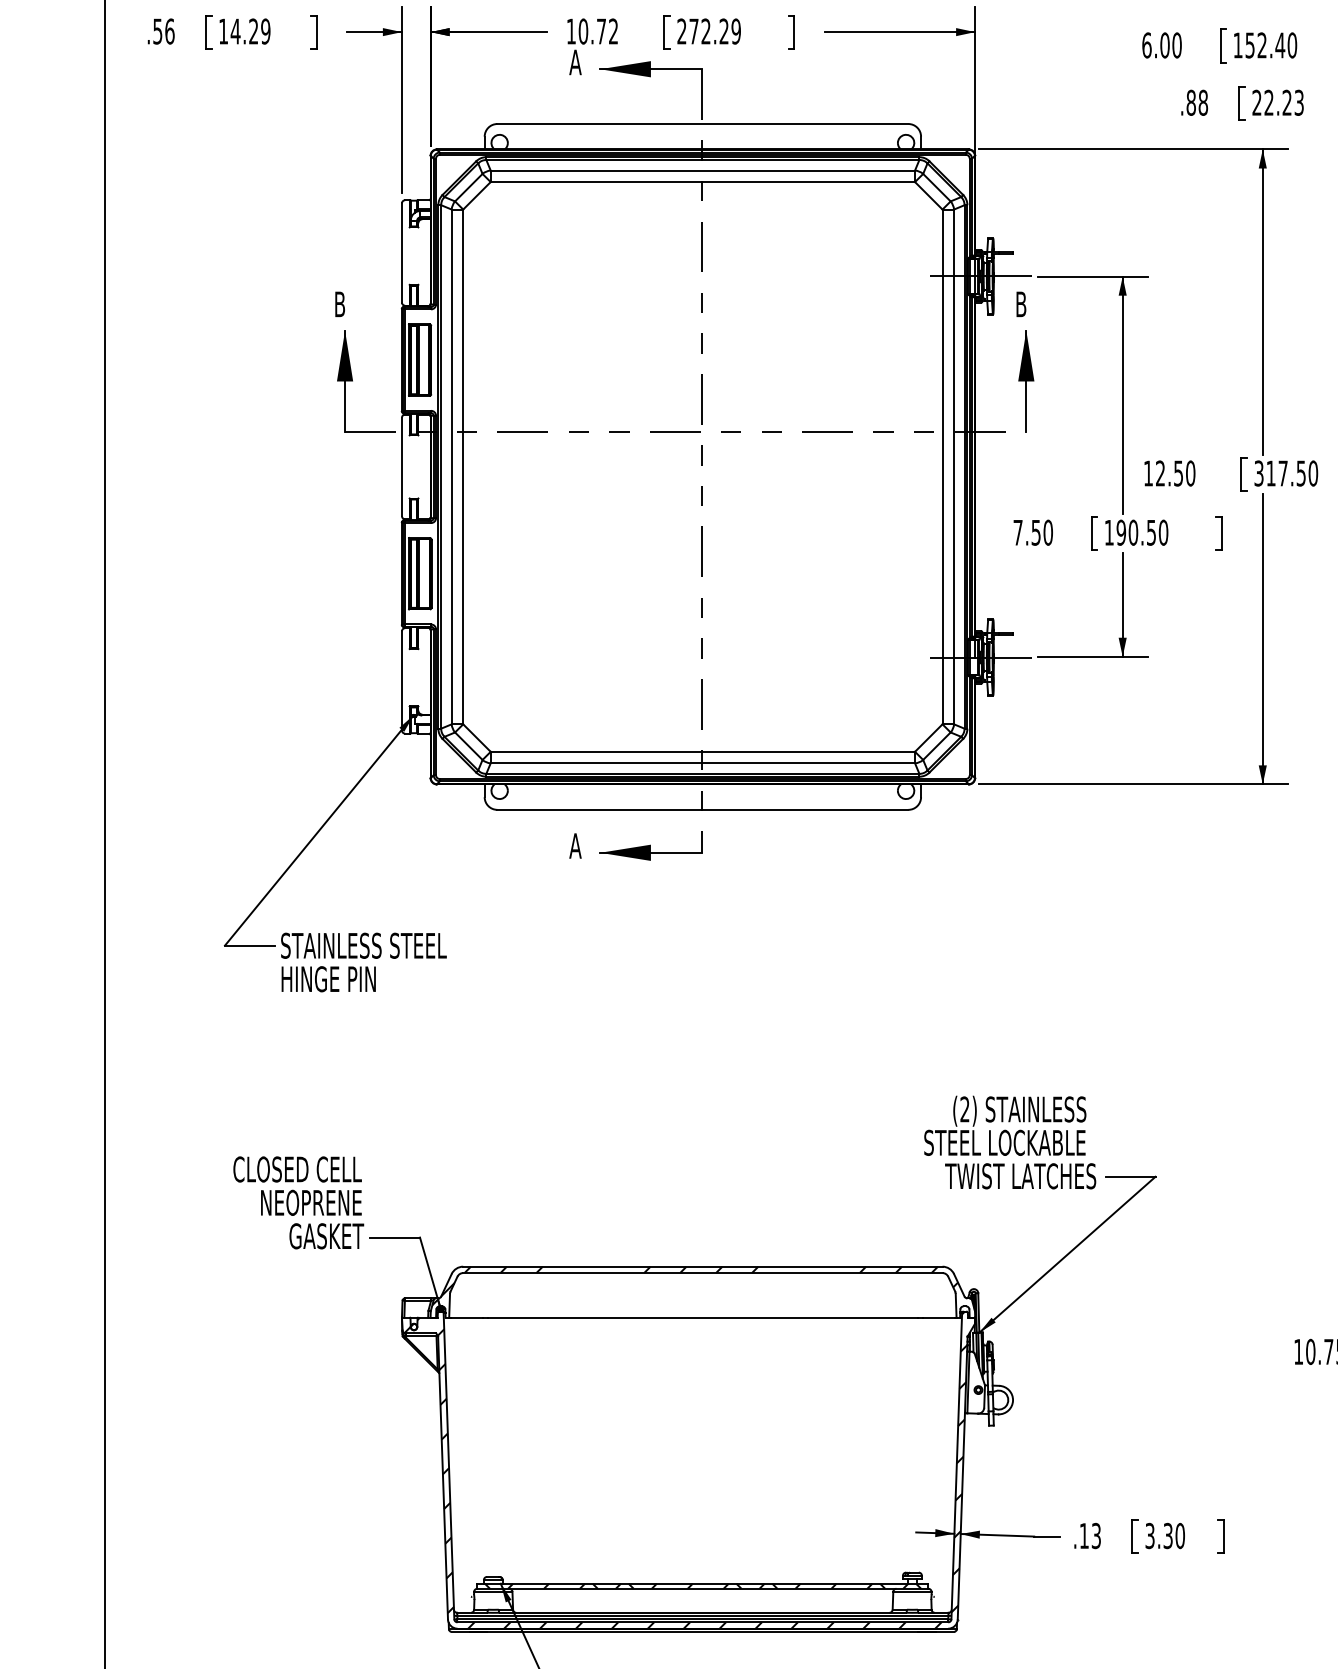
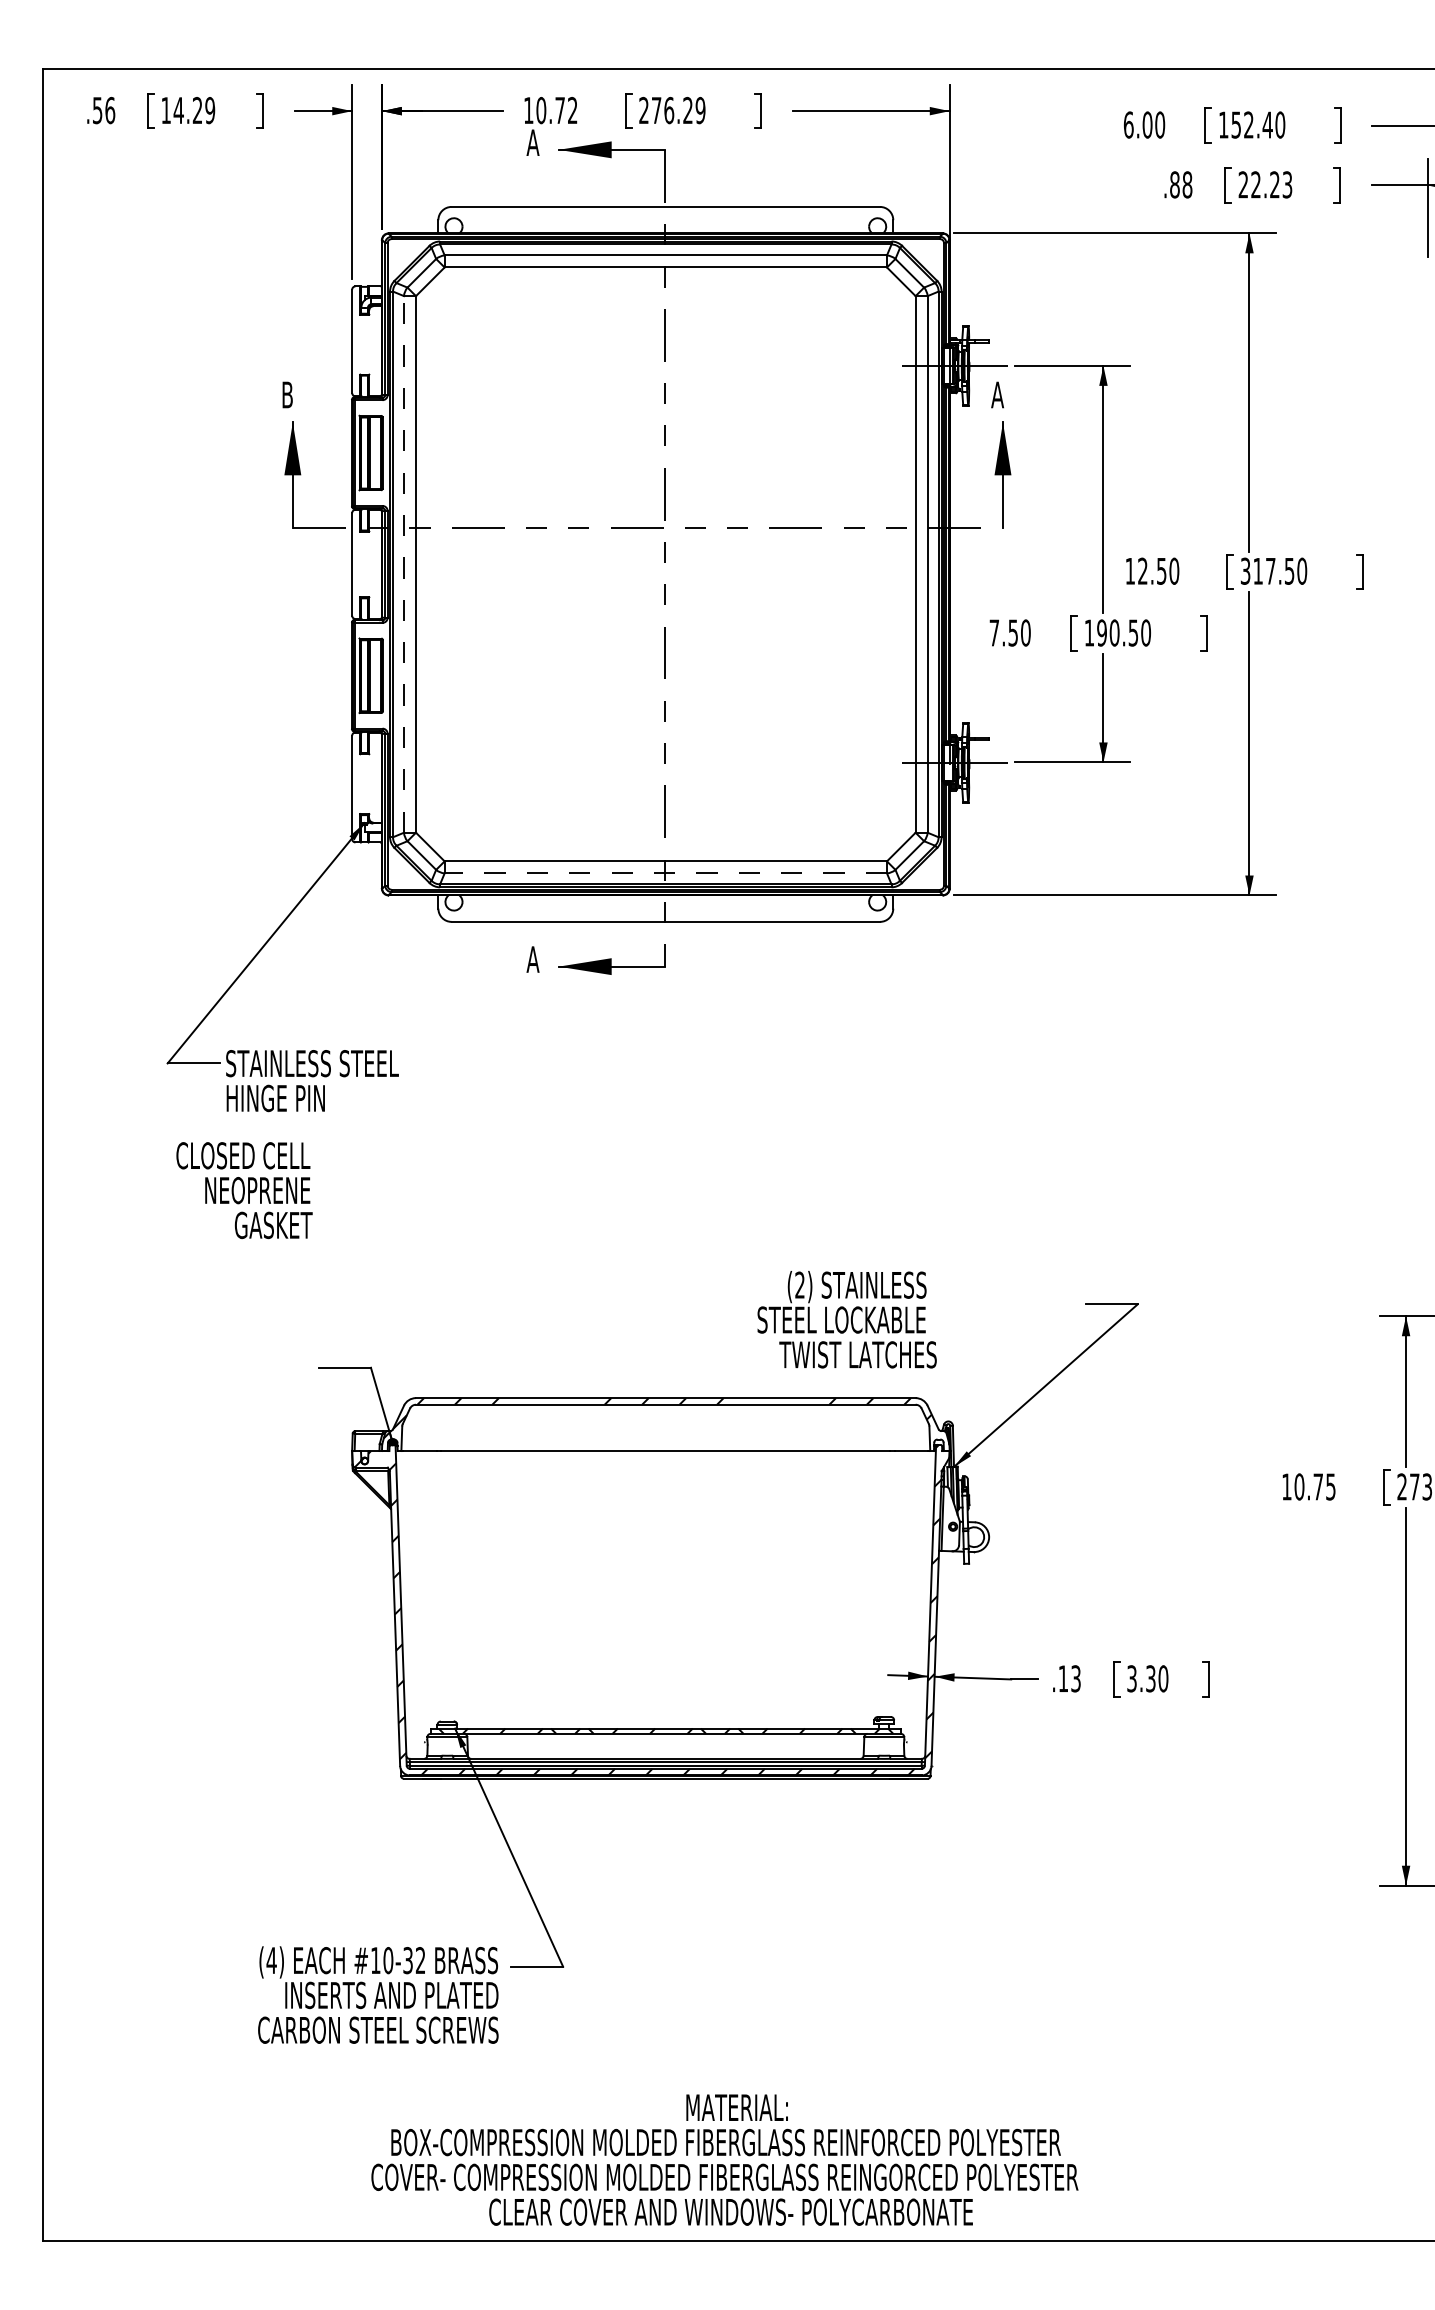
text: (706, 31) -> (669, 110), 272.29 -> 276.29
text: (1021, 303) -> (997, 394), B -> A
line: (452, 466) -> (404, 563), solid -> dashed
line: (702, 763) -> (665, 873), solid -> dashed
text: (1009, 1142) -> (846, 1319), moved
text: (298, 1202) -> (244, 1190), moved

